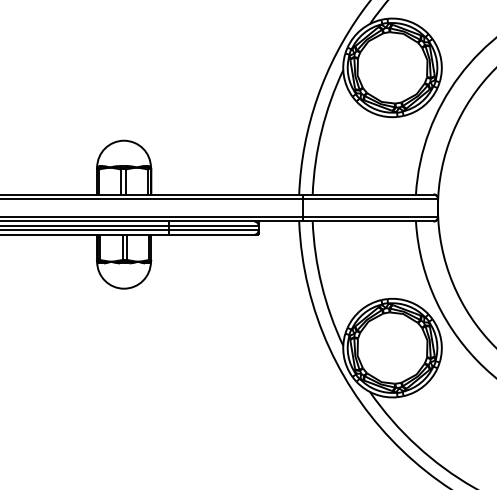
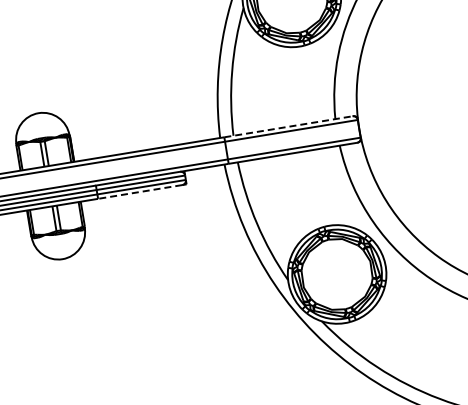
line: (368, 194) -> (288, 126), solid -> dashed
line: (211, 234) -> (140, 191), solid -> dashed

